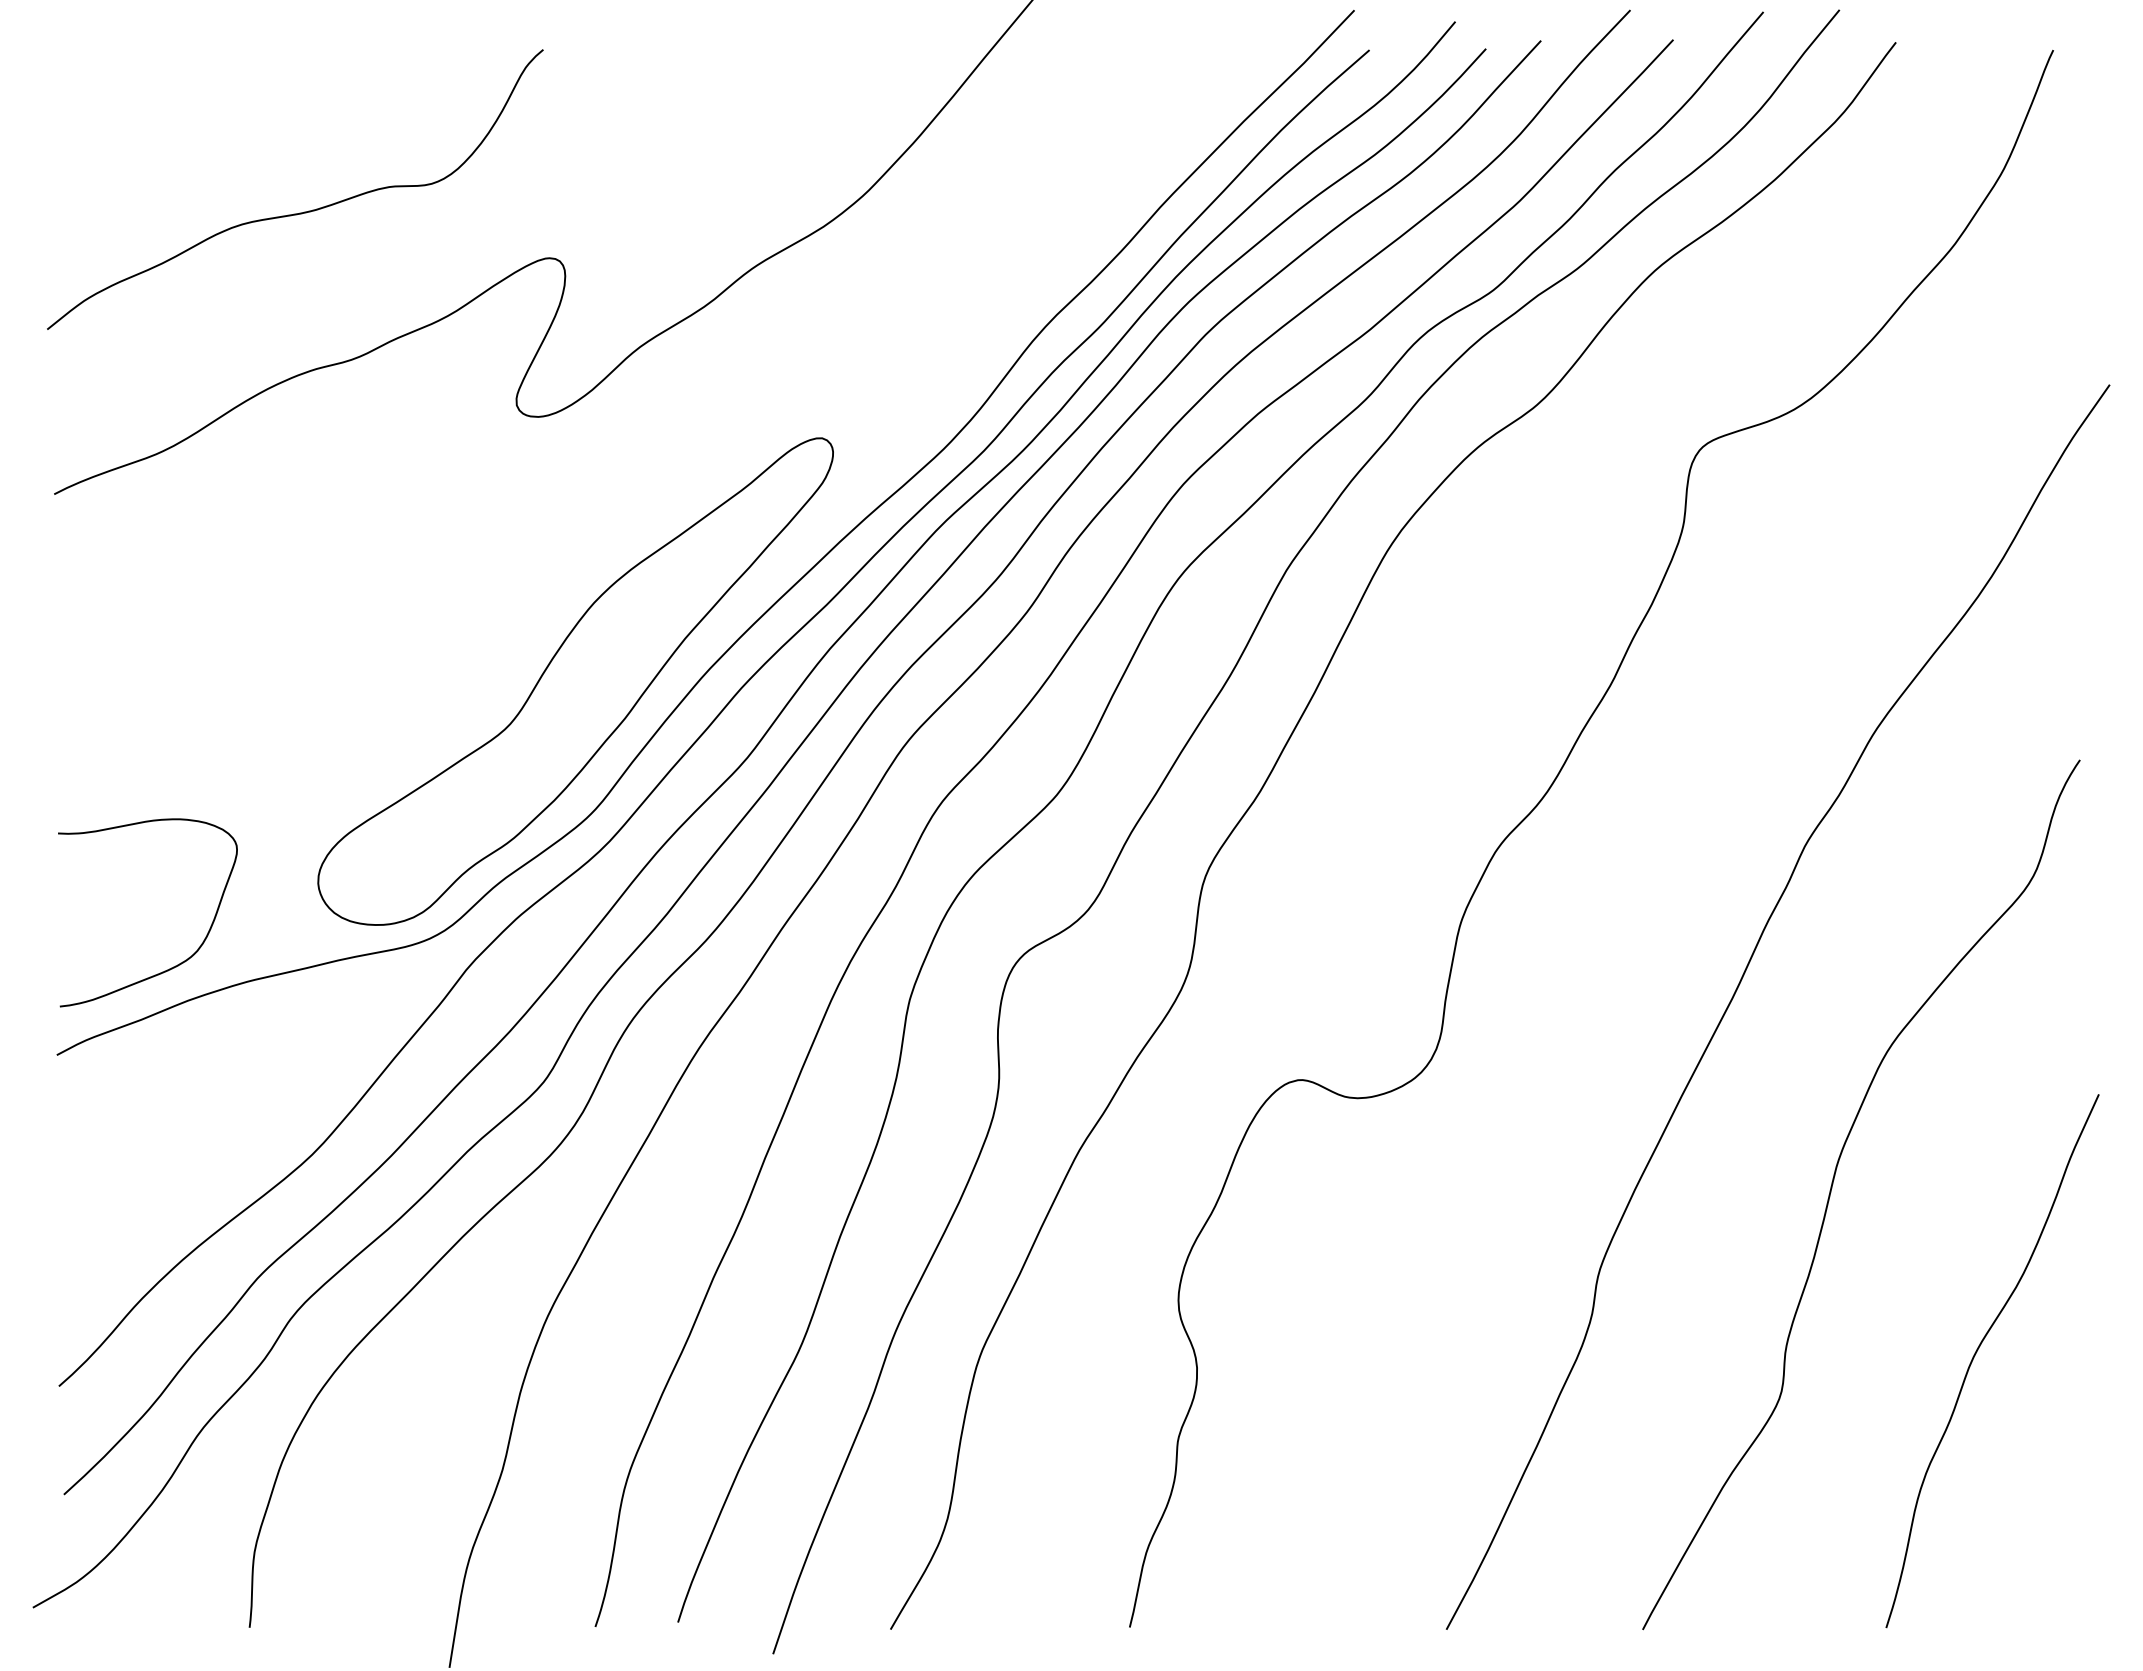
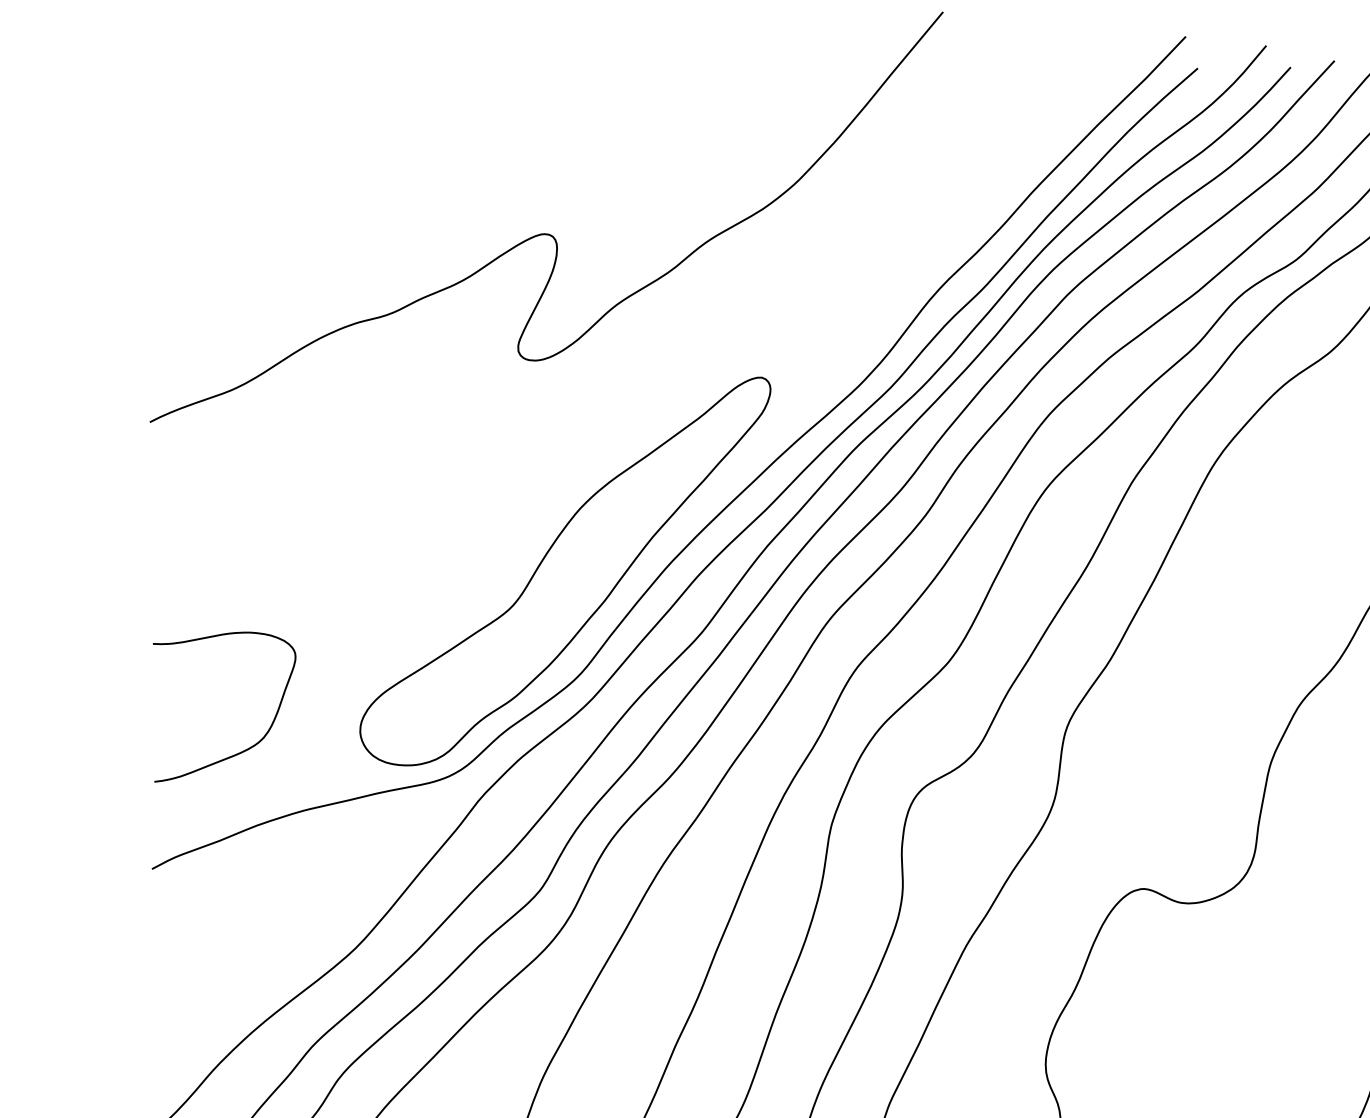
curve: (299, 212) -> (345, 197), removed
curve: (180, 962) -> (250, 746), moved

